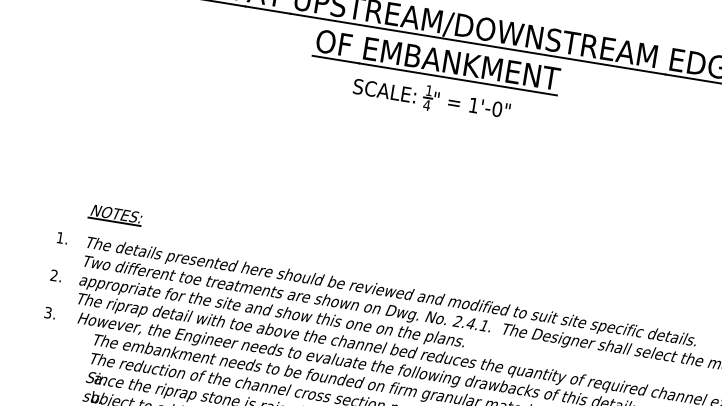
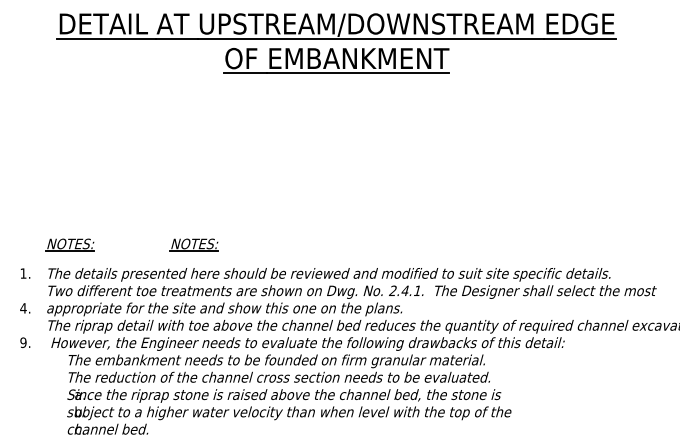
part: (432, 97) -> (337, 93), removed
part: (249, 236) -> (193, 244), added
text: (54, 275) -> (23, 308), 2. -> 4.
text: (48, 312) -> (23, 342), 3. -> 9.

